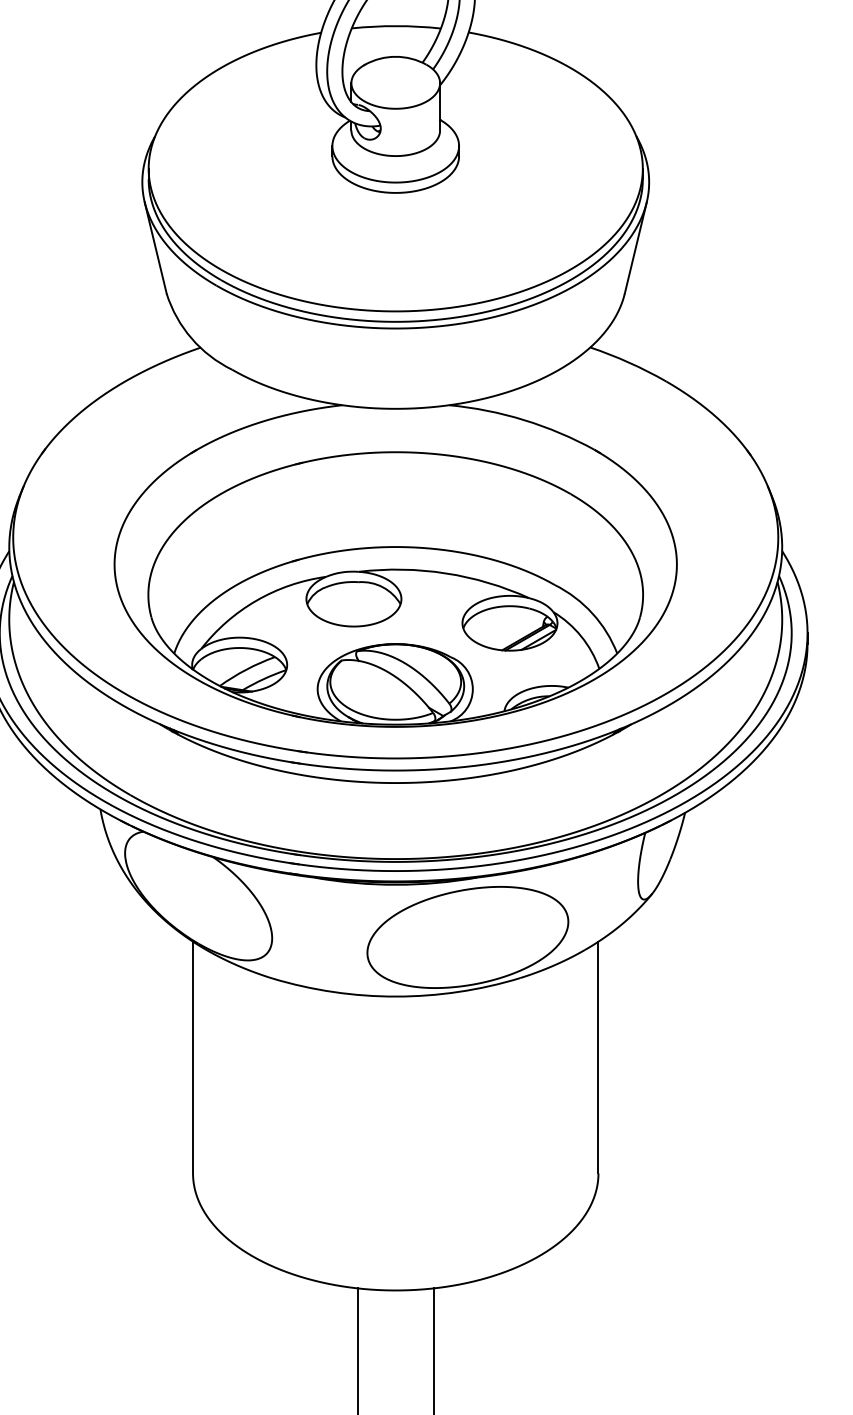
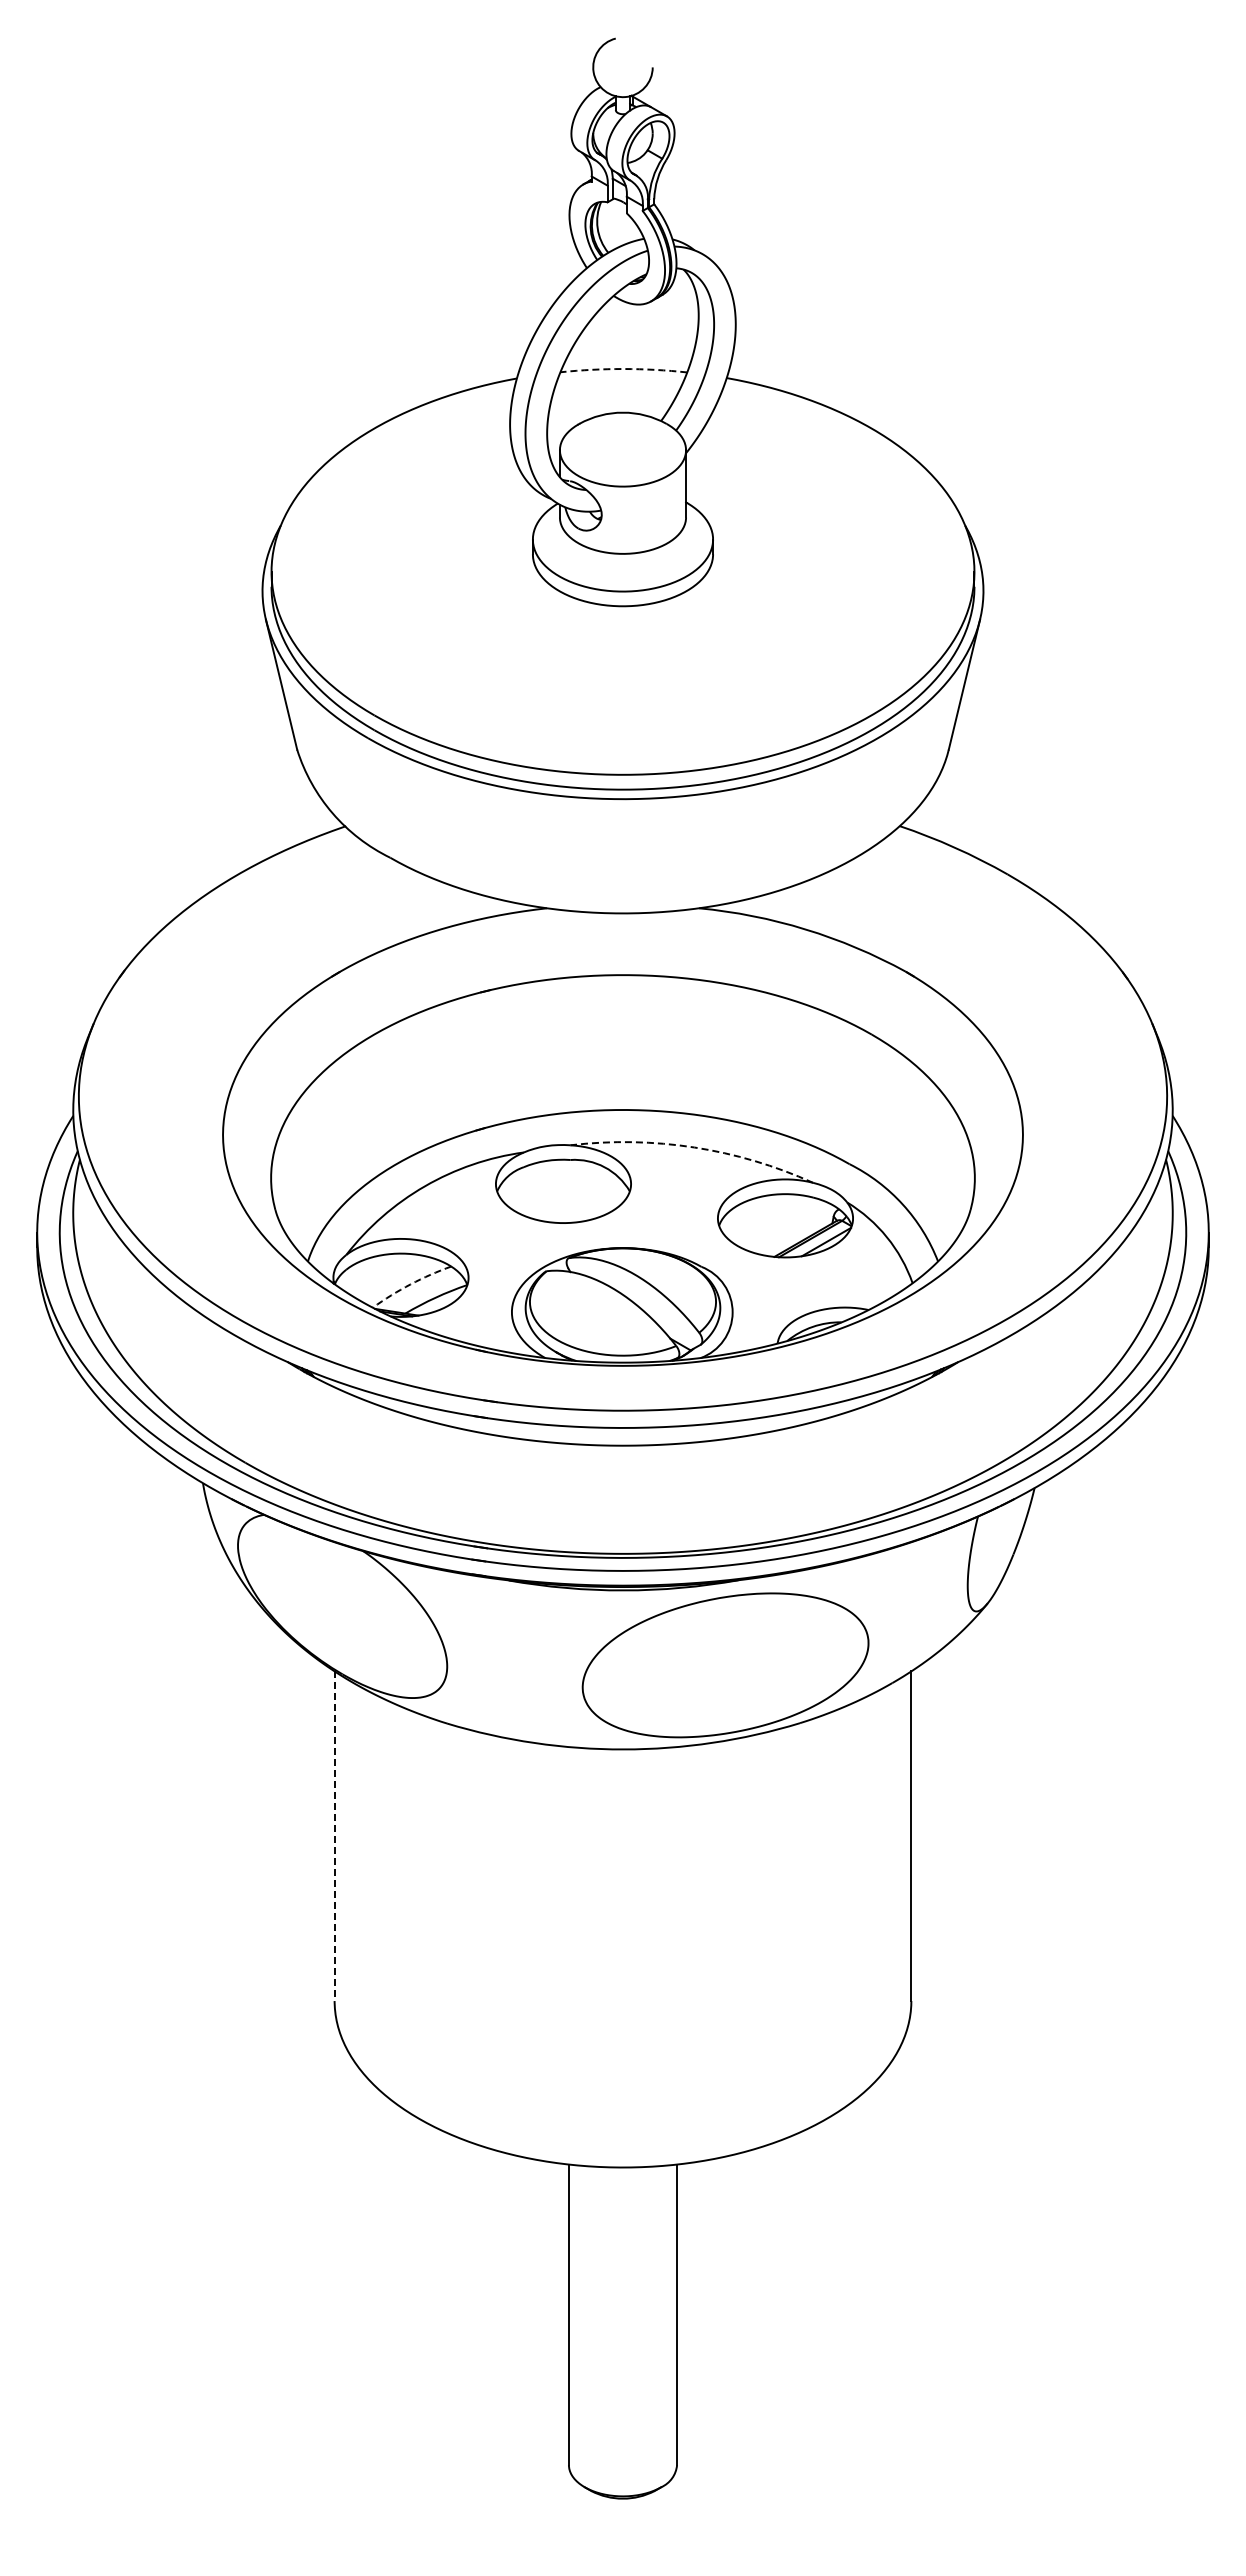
arc: (396, 26) -> (623, 369), solid -> dashed
arc: (446, 573) -> (694, 1147), solid -> dashed
arc: (246, 669) -> (410, 1284), solid -> dashed
line: (192, 1057) -> (334, 1836), solid -> dashed

